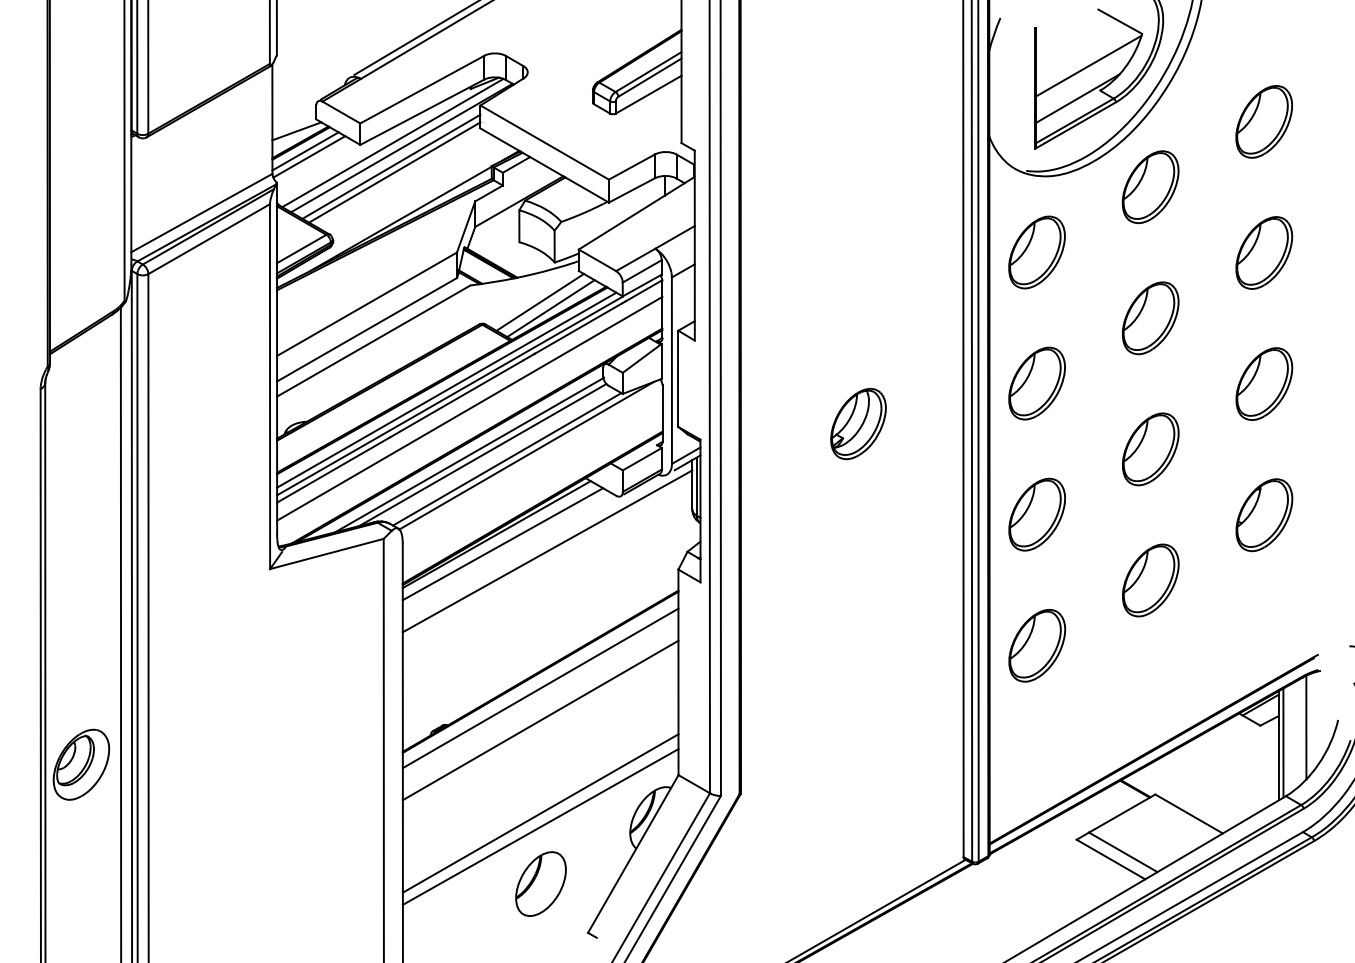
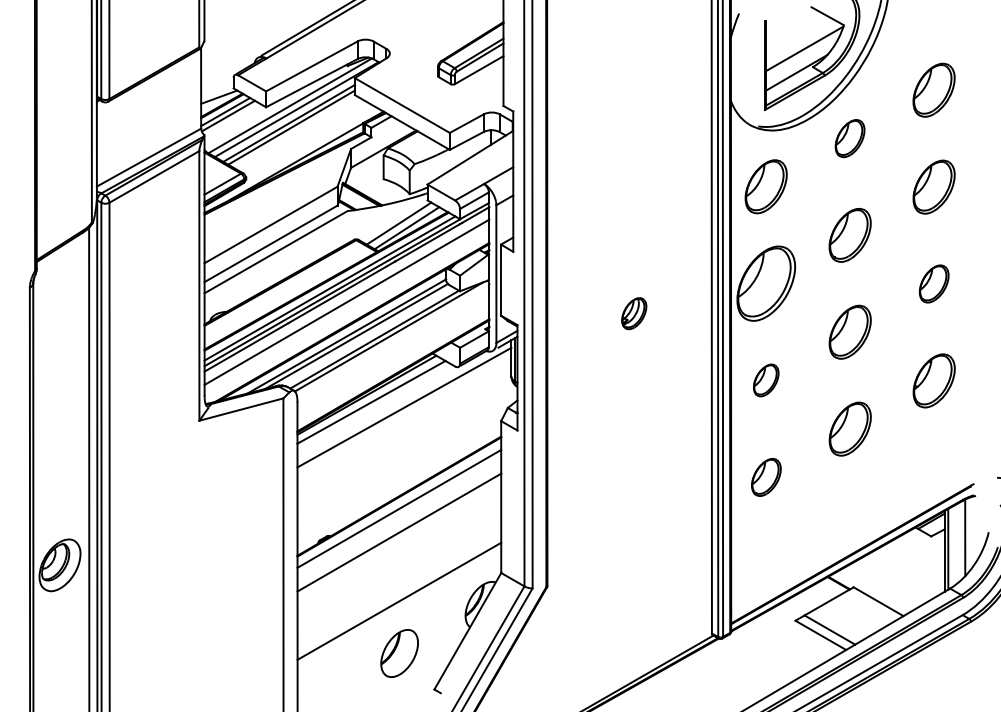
part: (1150, 187) -> (850, 138), size x0.7
part: (1036, 383) -> (765, 283), size x1.4
part: (1264, 383) -> (934, 283), size x0.7
part: (858, 424) -> (634, 313), size x0.6
part: (1036, 514) -> (765, 380), size x0.6
part: (1037, 645) -> (766, 477), size x0.7
line: (540, 826) -> (399, 610), removed

